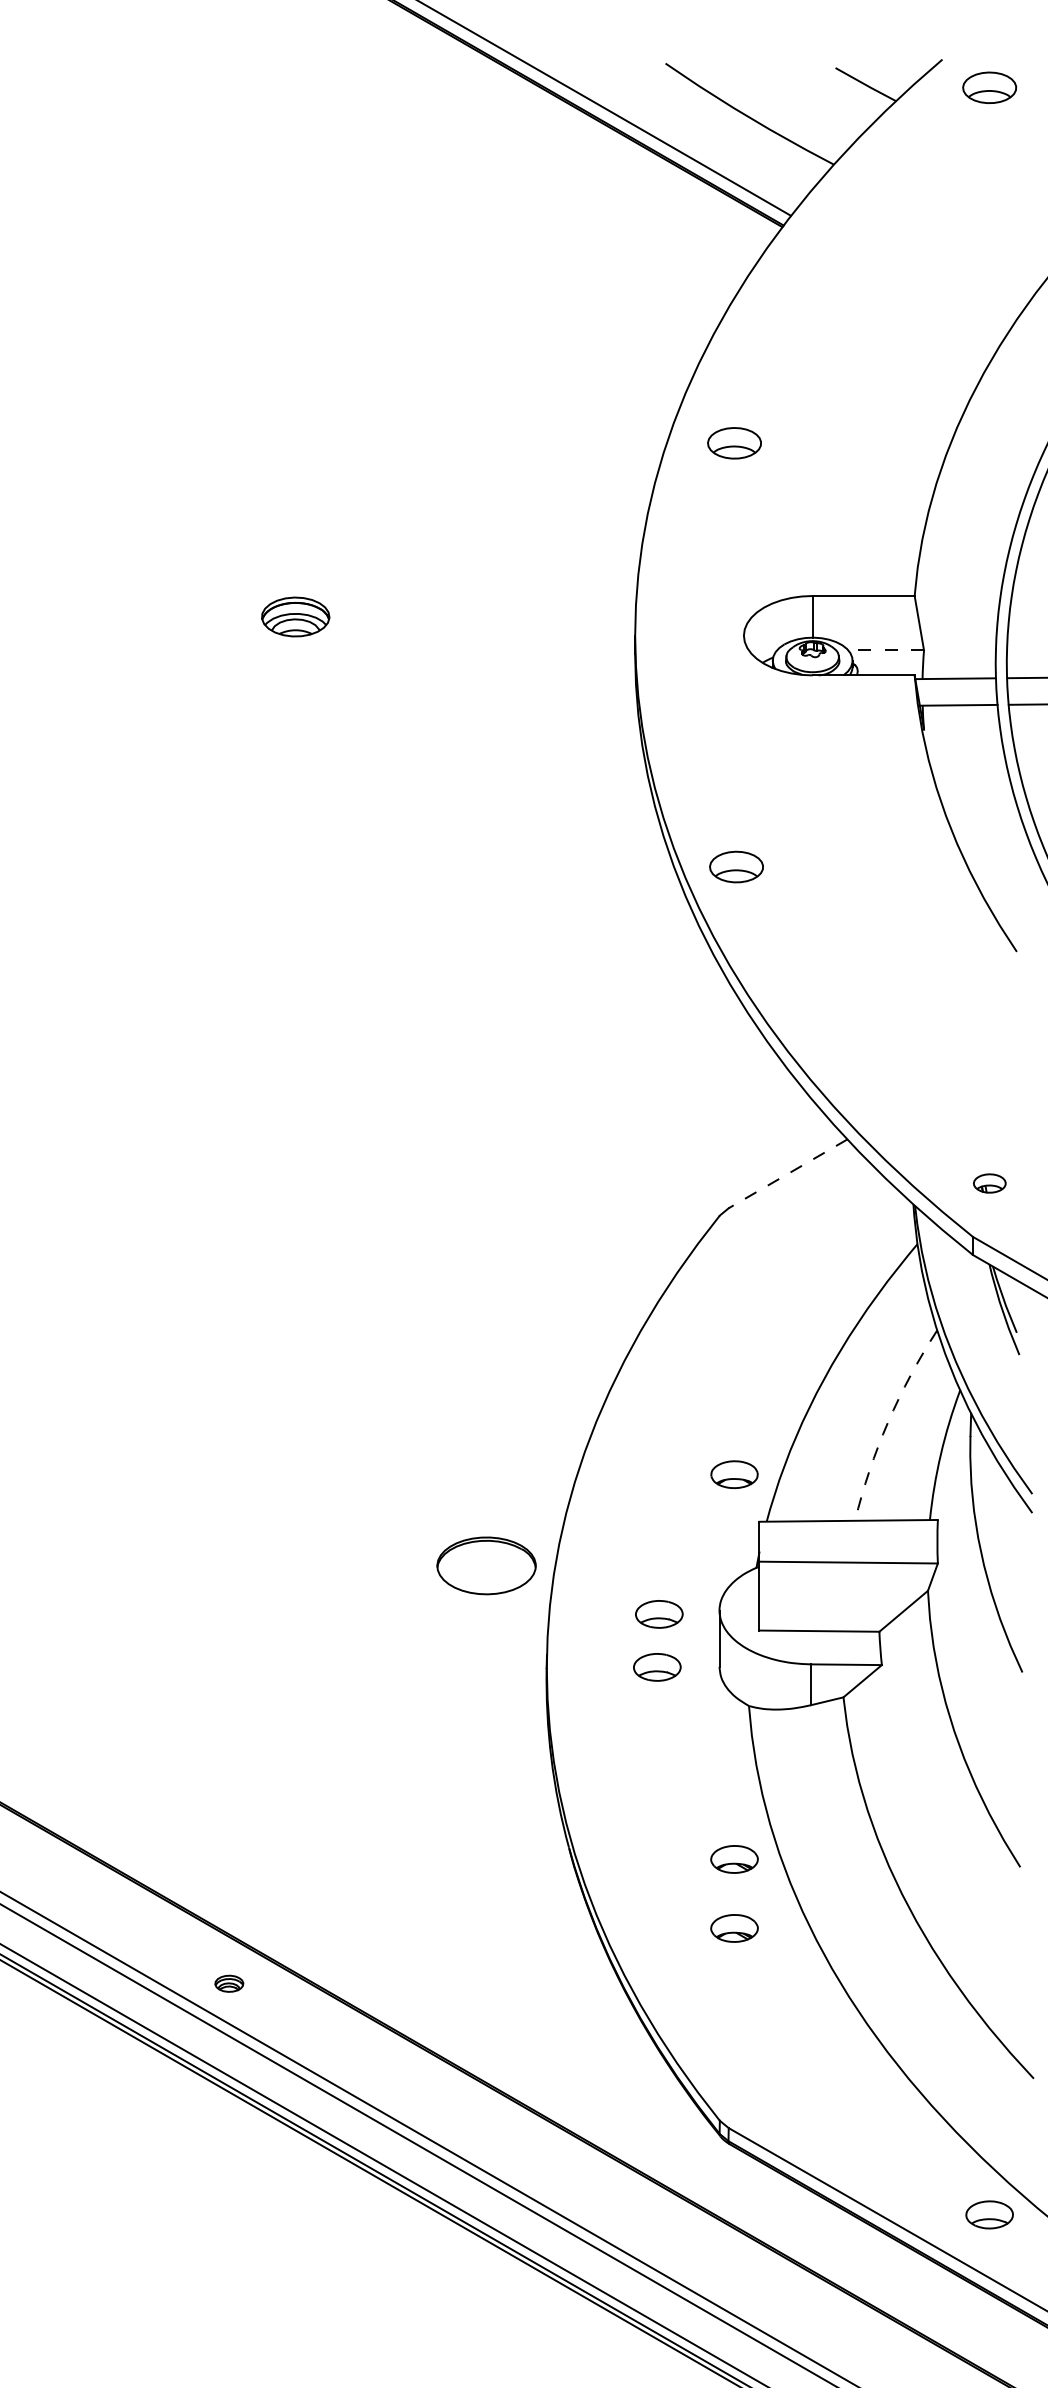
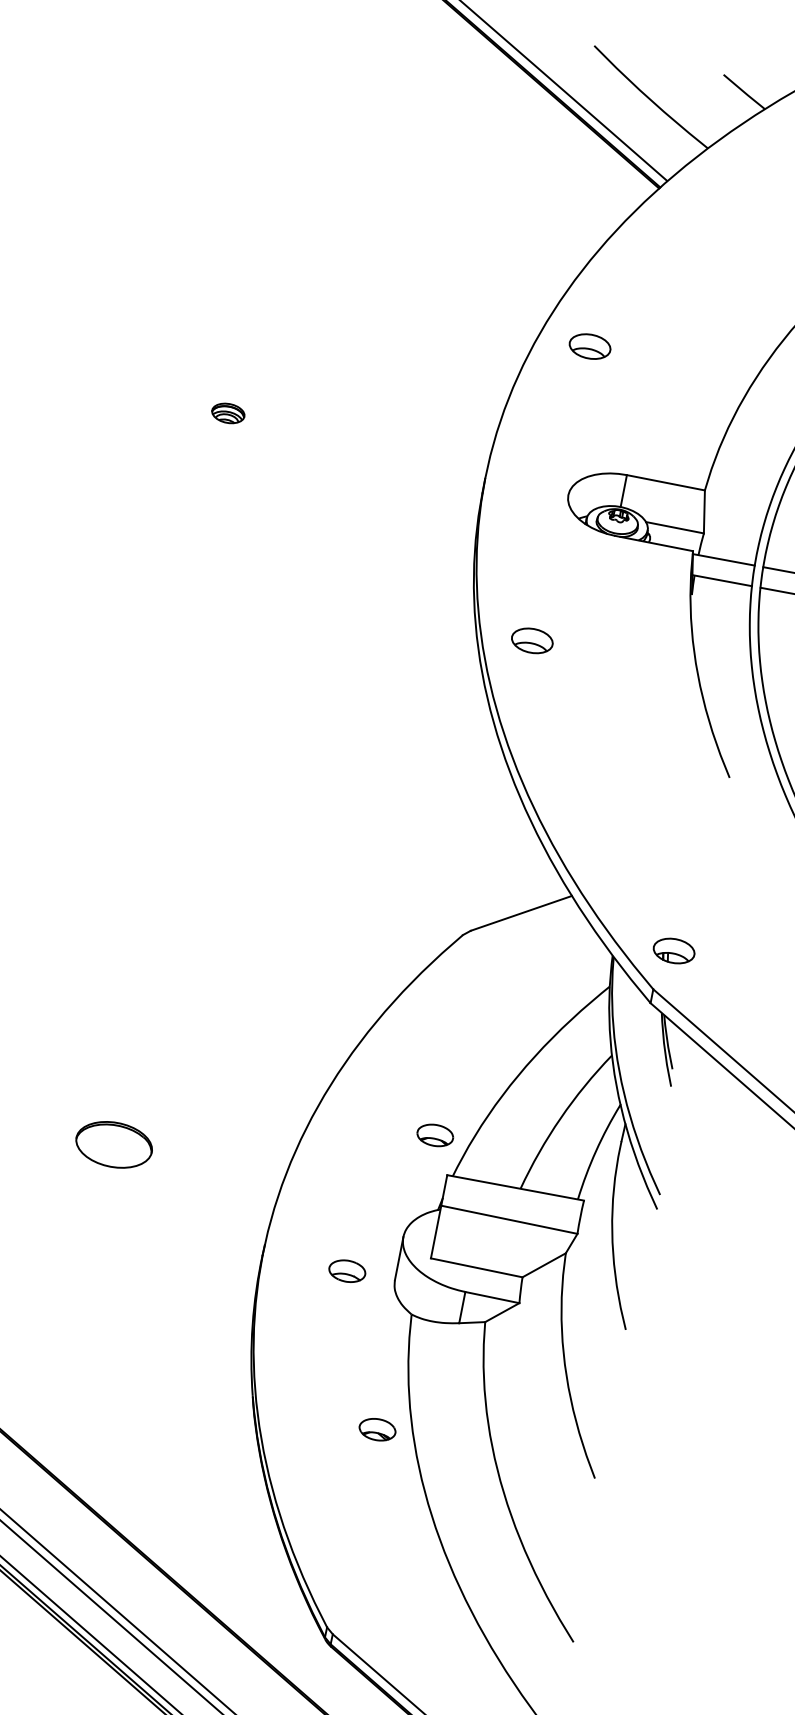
part: (295, 616) -> (228, 413), size x0.62
line: (886, 650) -> (675, 527), dashed -> solid
part: (736, 866) -> (532, 640), moved
line: (788, 1173) -> (521, 913), dashed -> solid
part: (989, 1183) -> (673, 950), size x1.67
arc: (888, 1422) -> (560, 1118), dashed -> solid
part: (486, 1565) -> (114, 1144), moved
part: (659, 1614) -> (356, 1231), removed
part: (734, 1928) -> (367, 1482), removed

